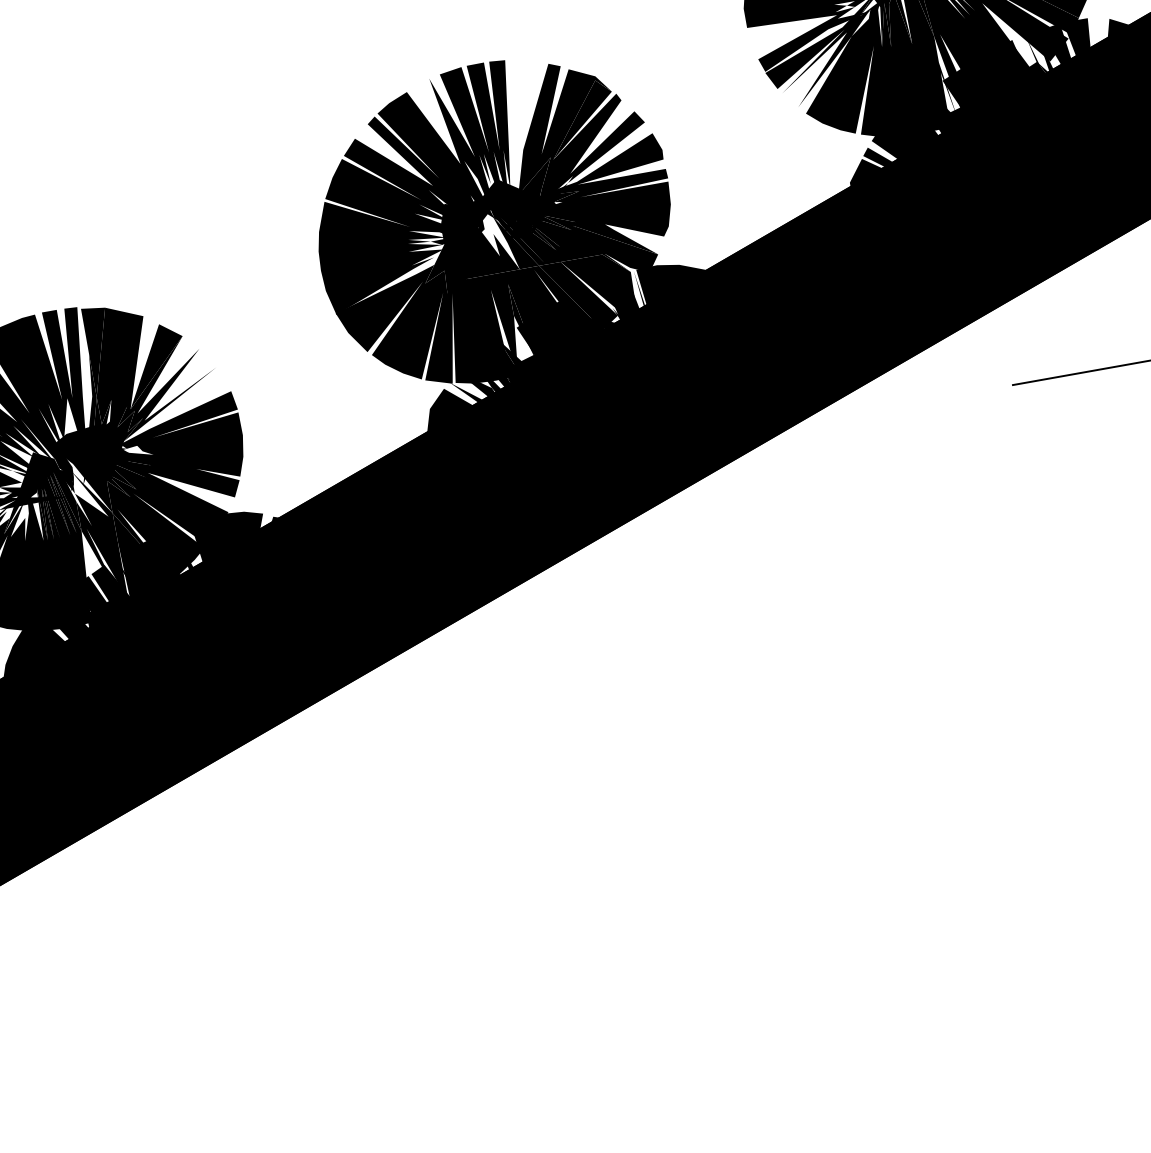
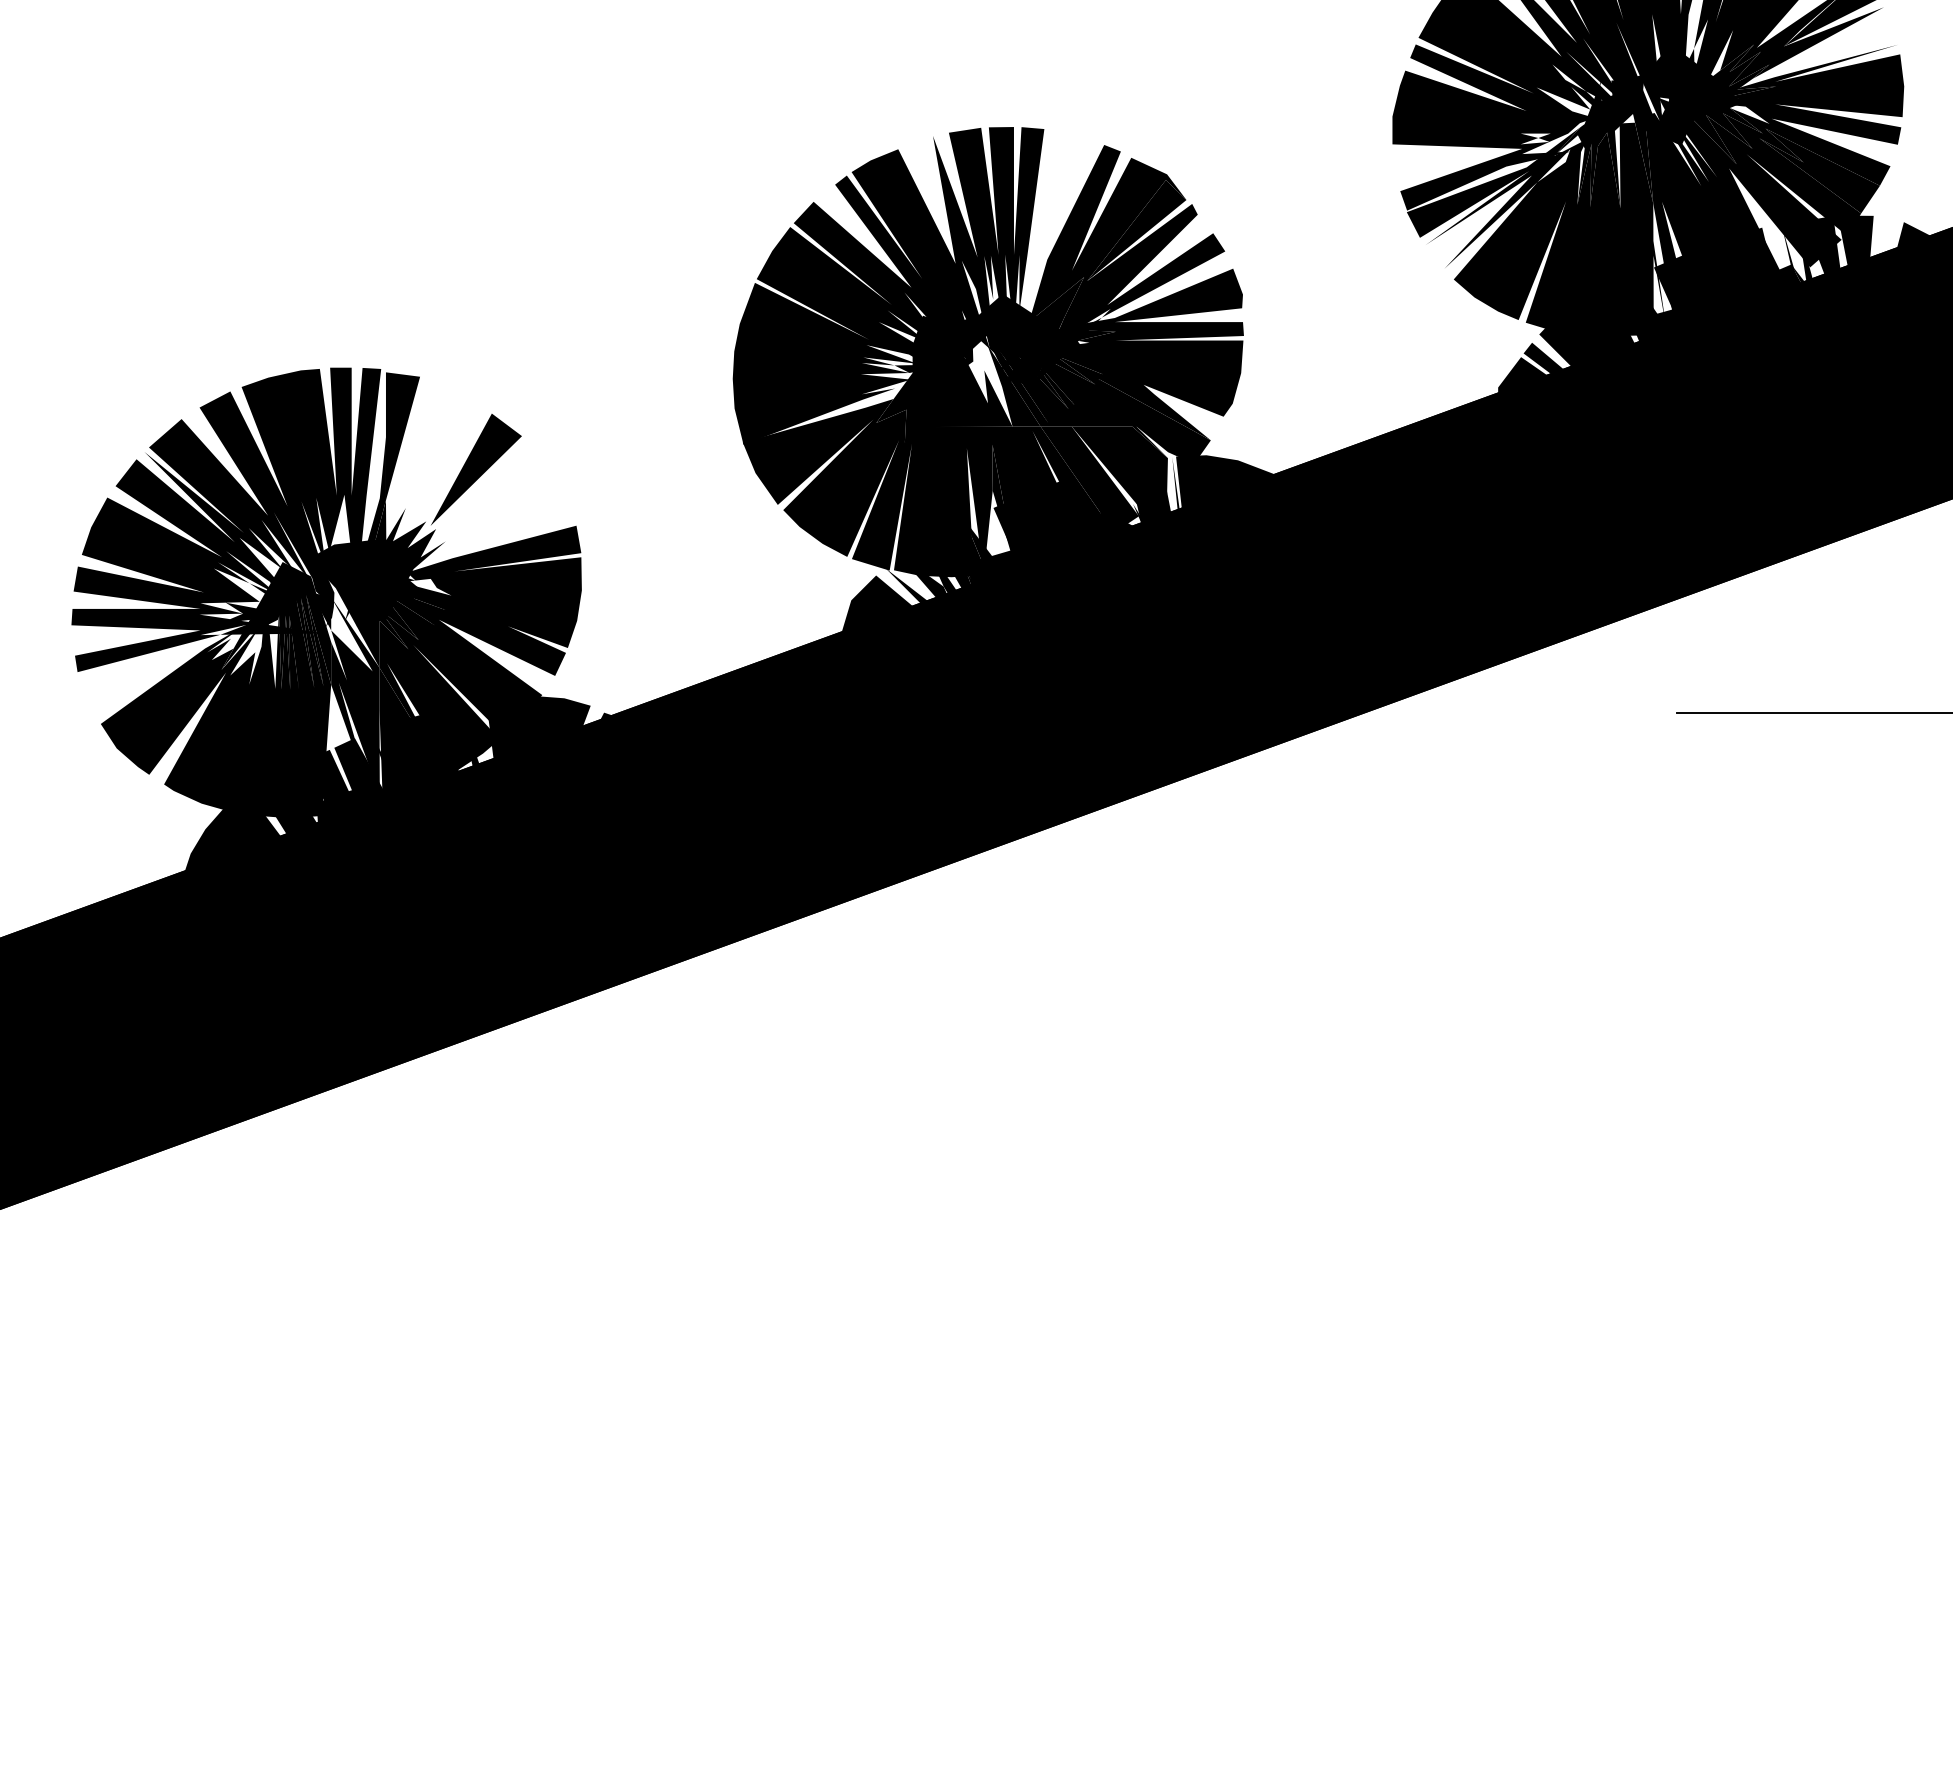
fill: (153, 367) -> (473, 472), removed

